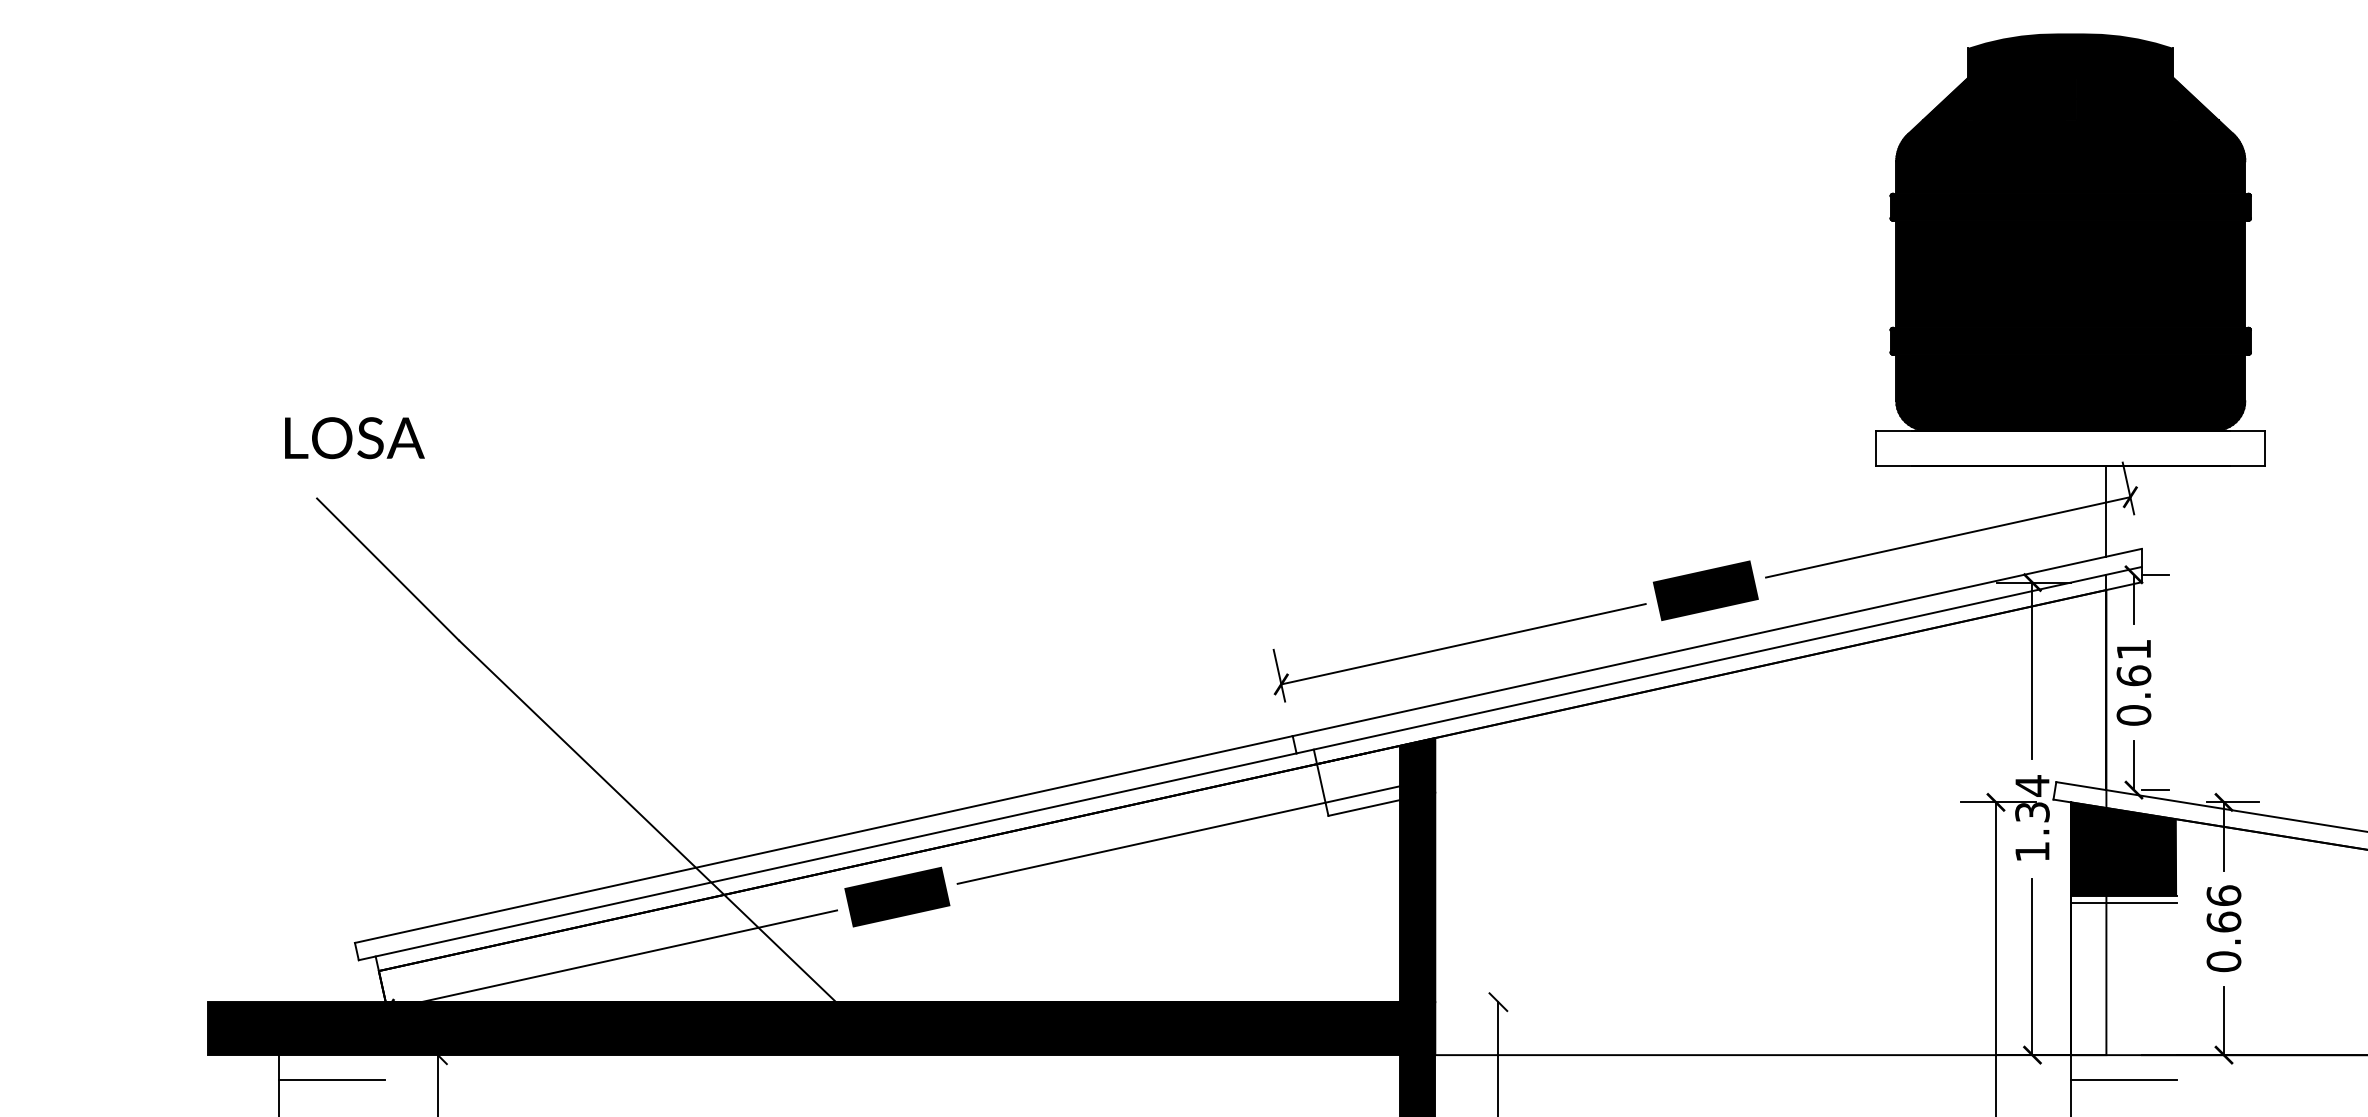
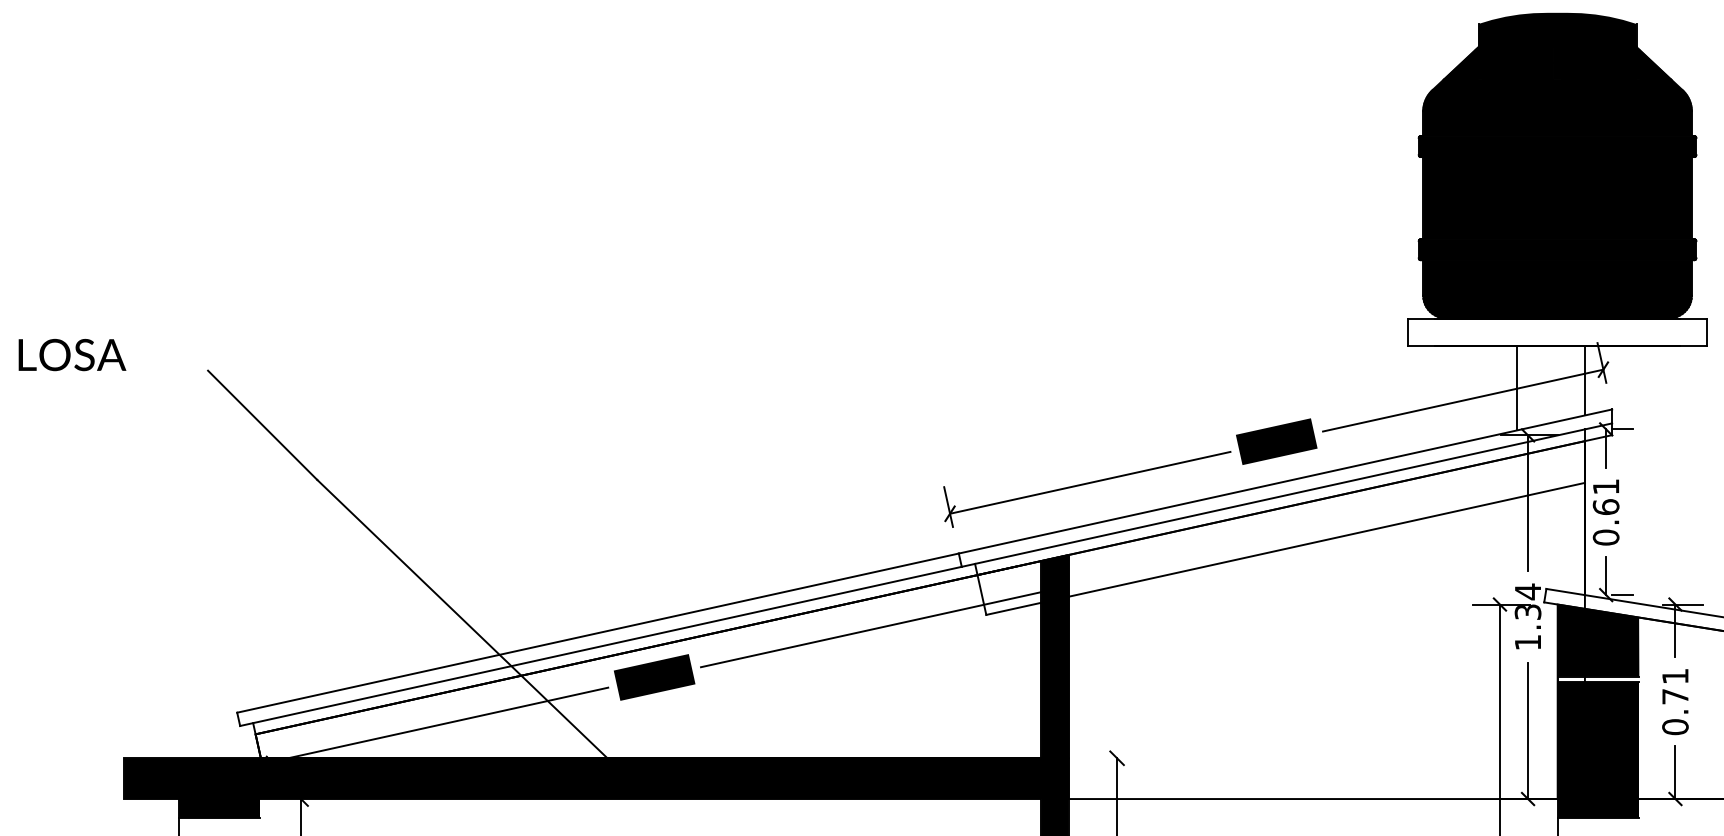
text: (354, 438) -> (72, 355), moved
line: (2017, 521) -> (1516, 388), added
line: (1770, 718) -> (1326, 539), added
text: (2223, 908) -> (1675, 686), 0.66 -> 0.71
fill: (2123, 991) -> (1598, 750), added
fill: (331, 1067) -> (219, 808), added

